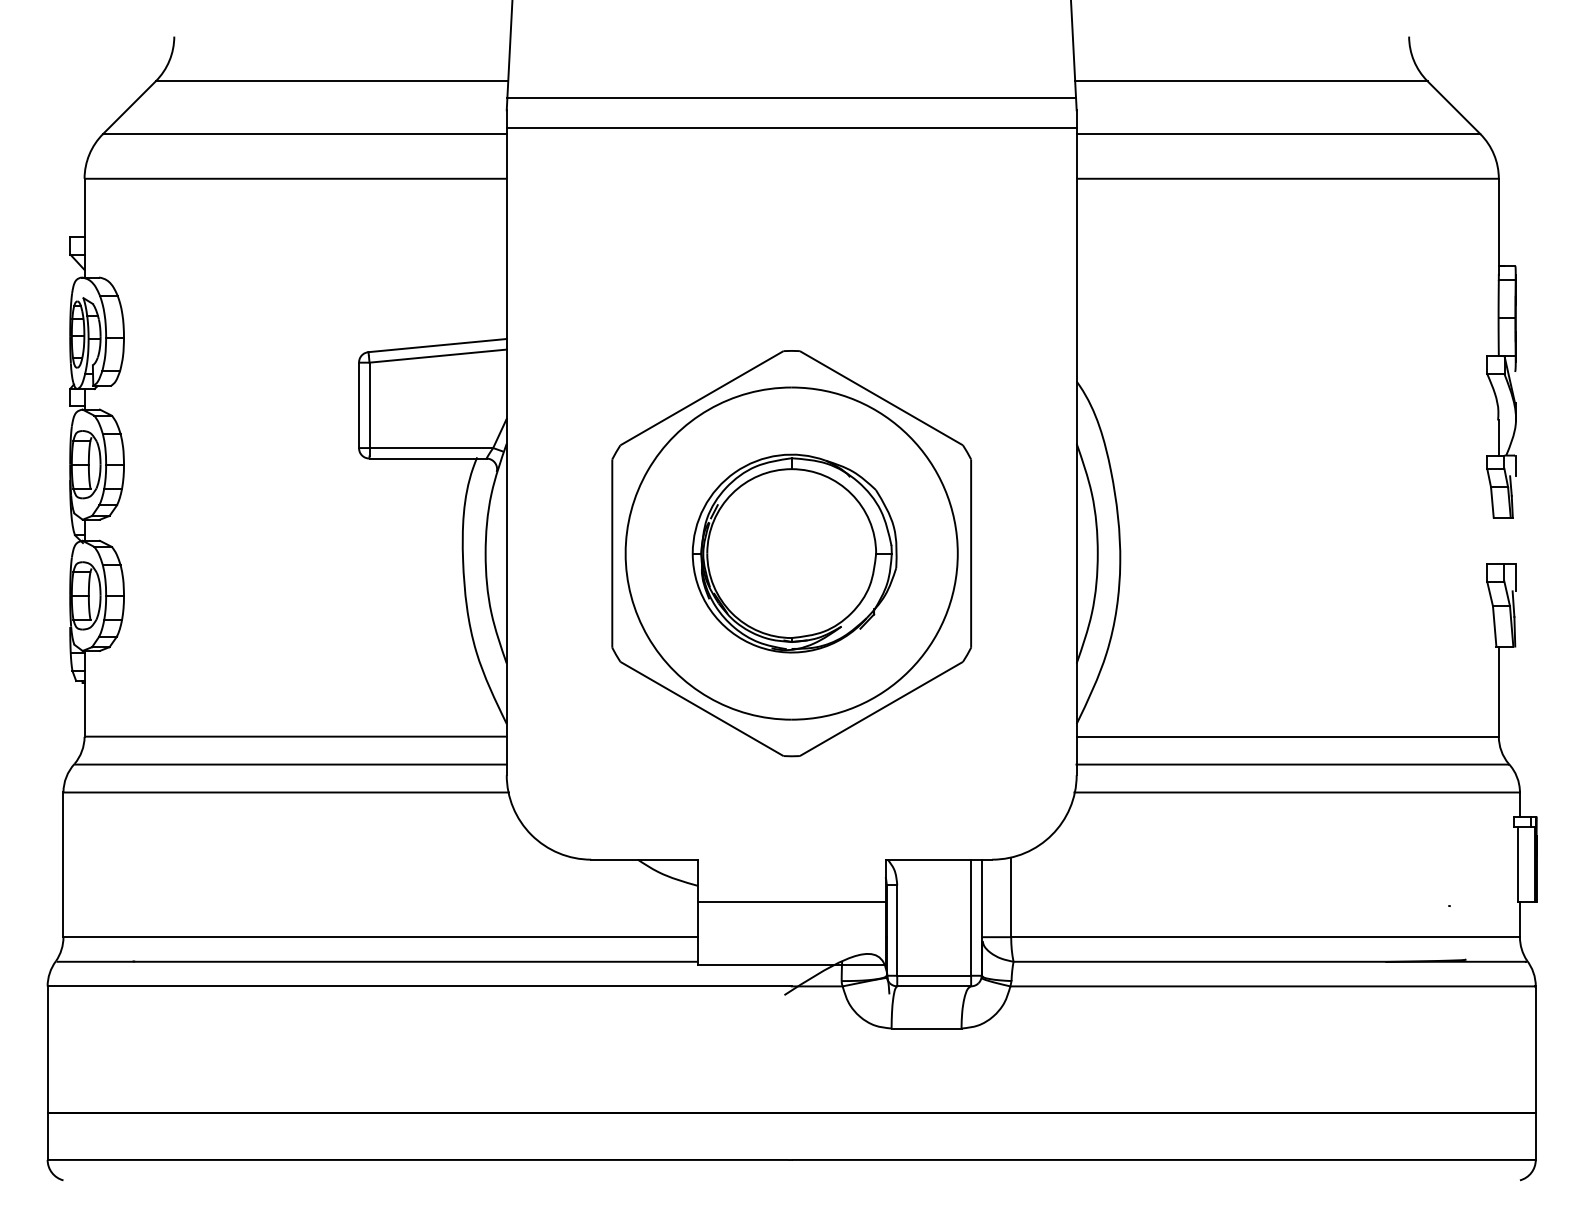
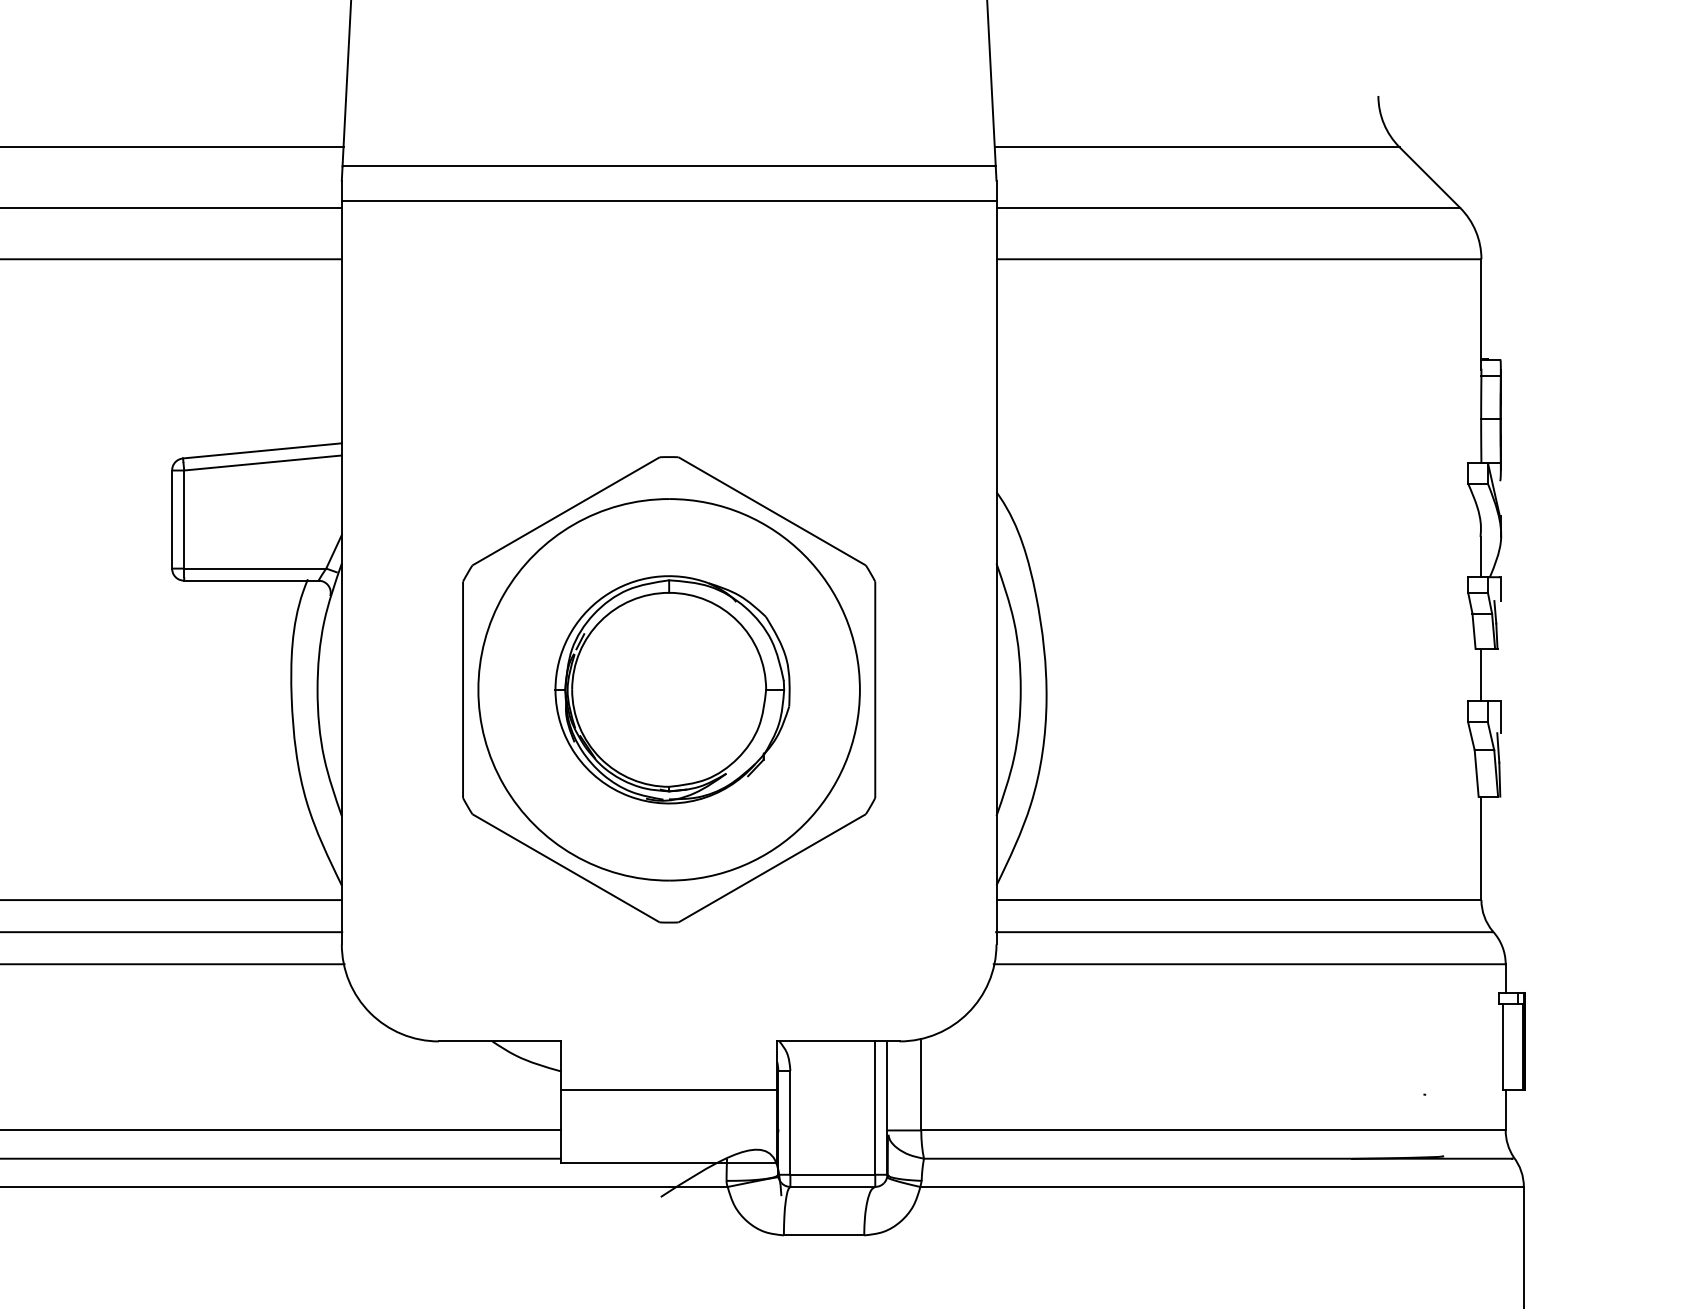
line: (1498, 540) -> (1481, 674), added

